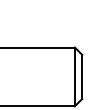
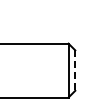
line: (82, 77) -> (75, 71), solid -> dashed

